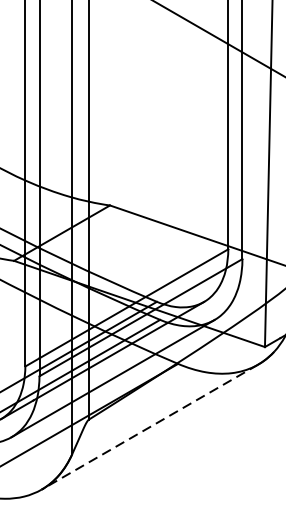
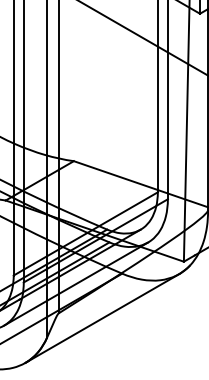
line: (150, 427) -> (102, 318), dashed -> solid

